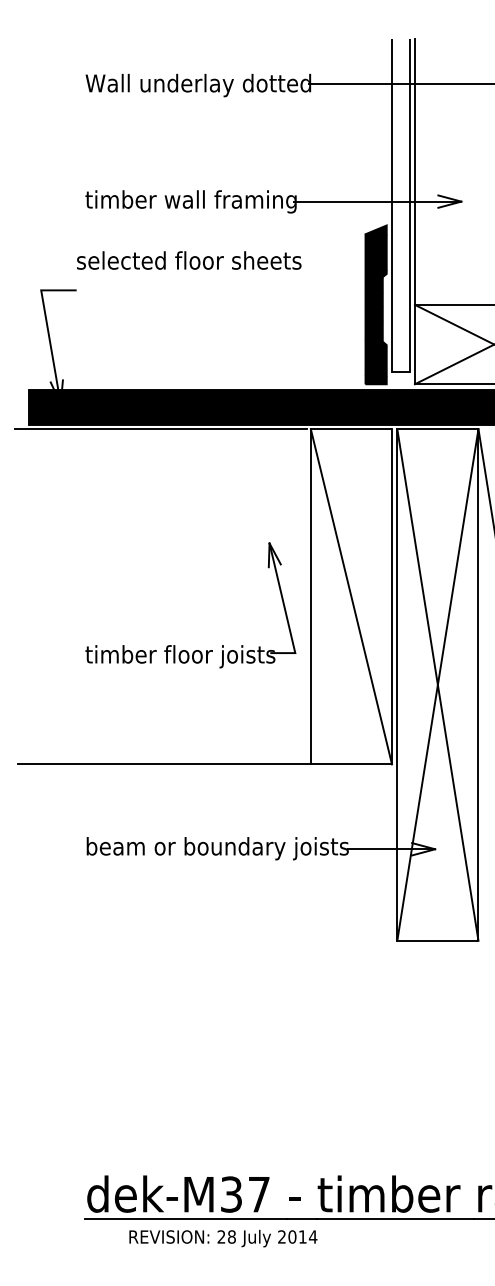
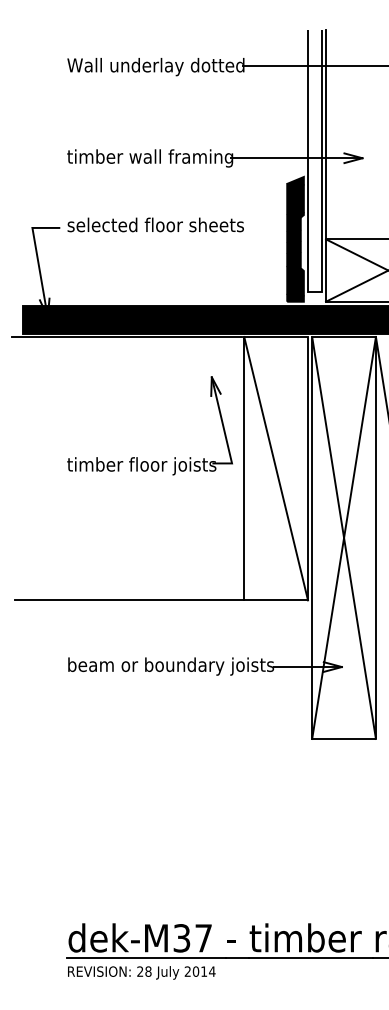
text: (189, 260) -> (156, 224), moved
part: (175, 645) -> (137, 457), moved
text: (223, 1238) -> (141, 972), moved

